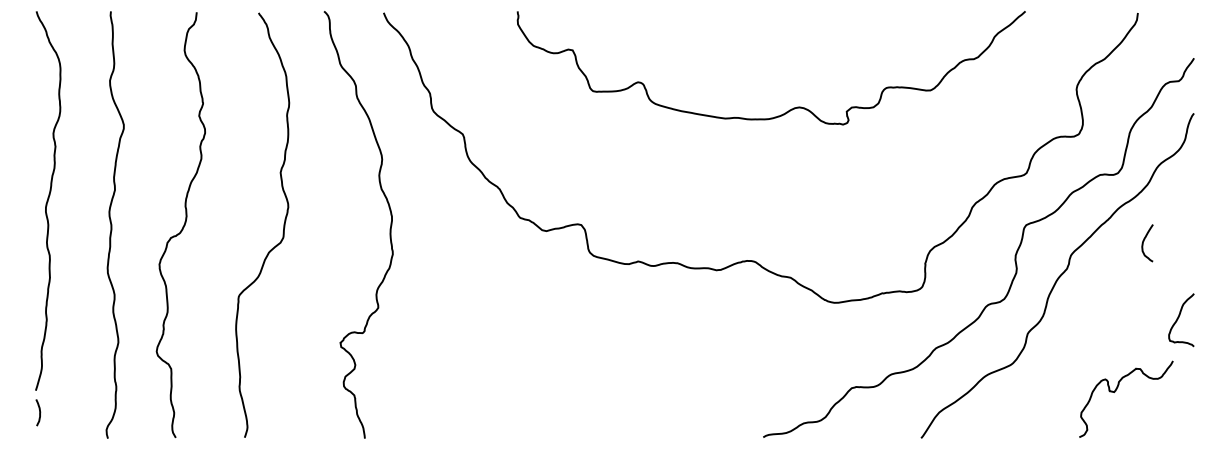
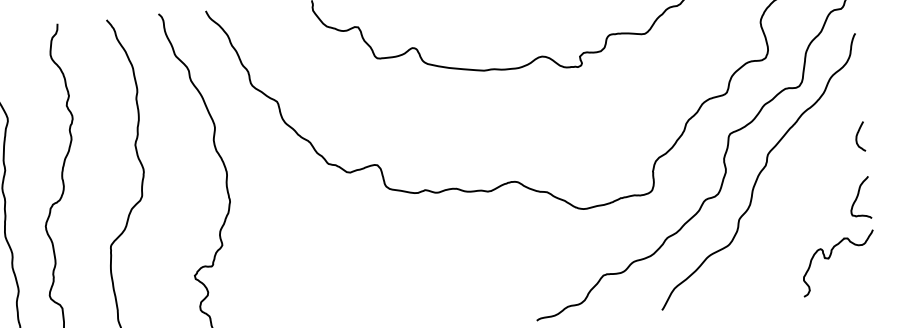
curve: (1144, 241) -> (857, 135), moved
curve: (1116, 391) -> (830, 257), moved

